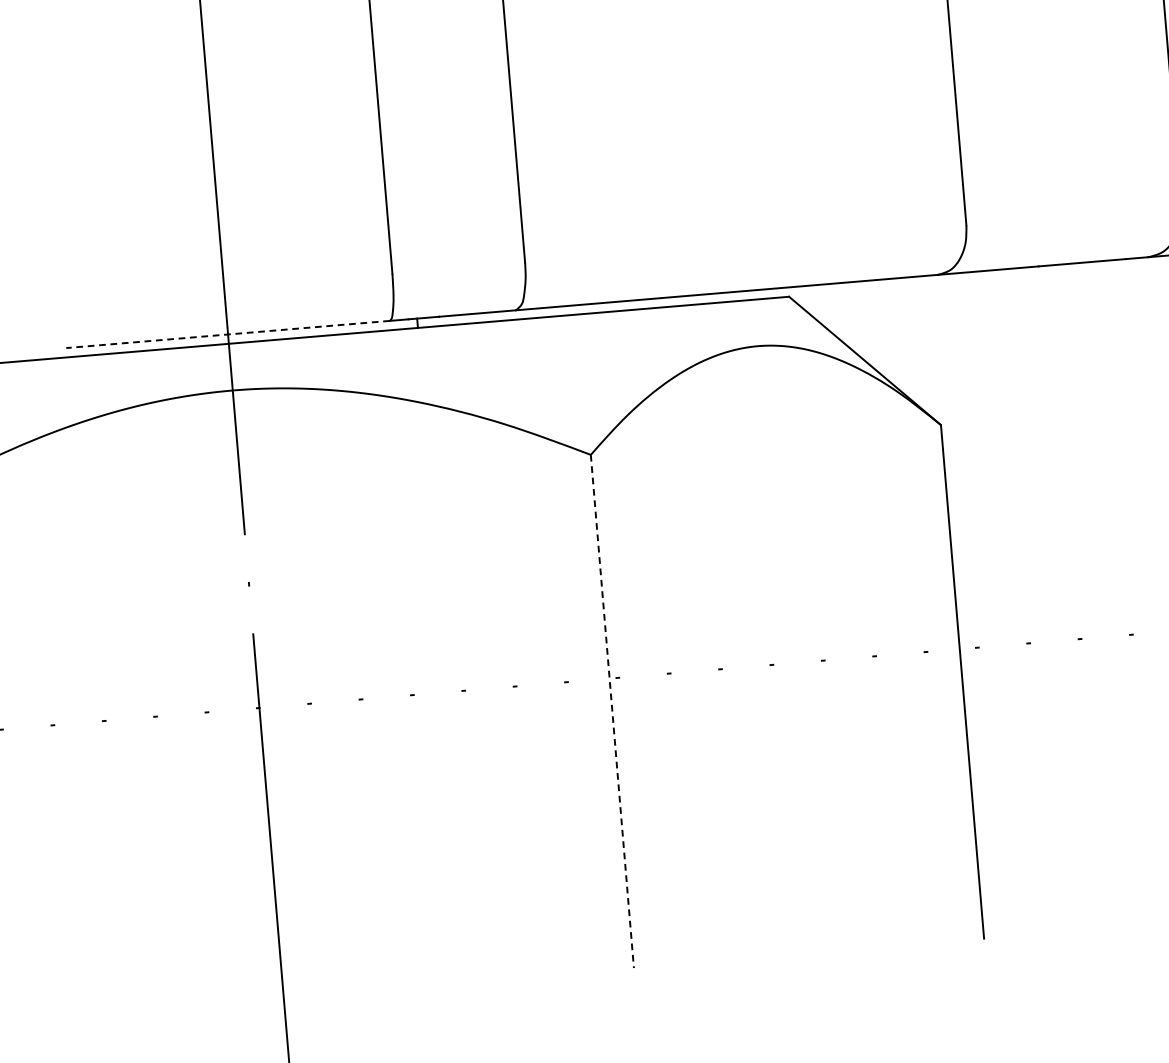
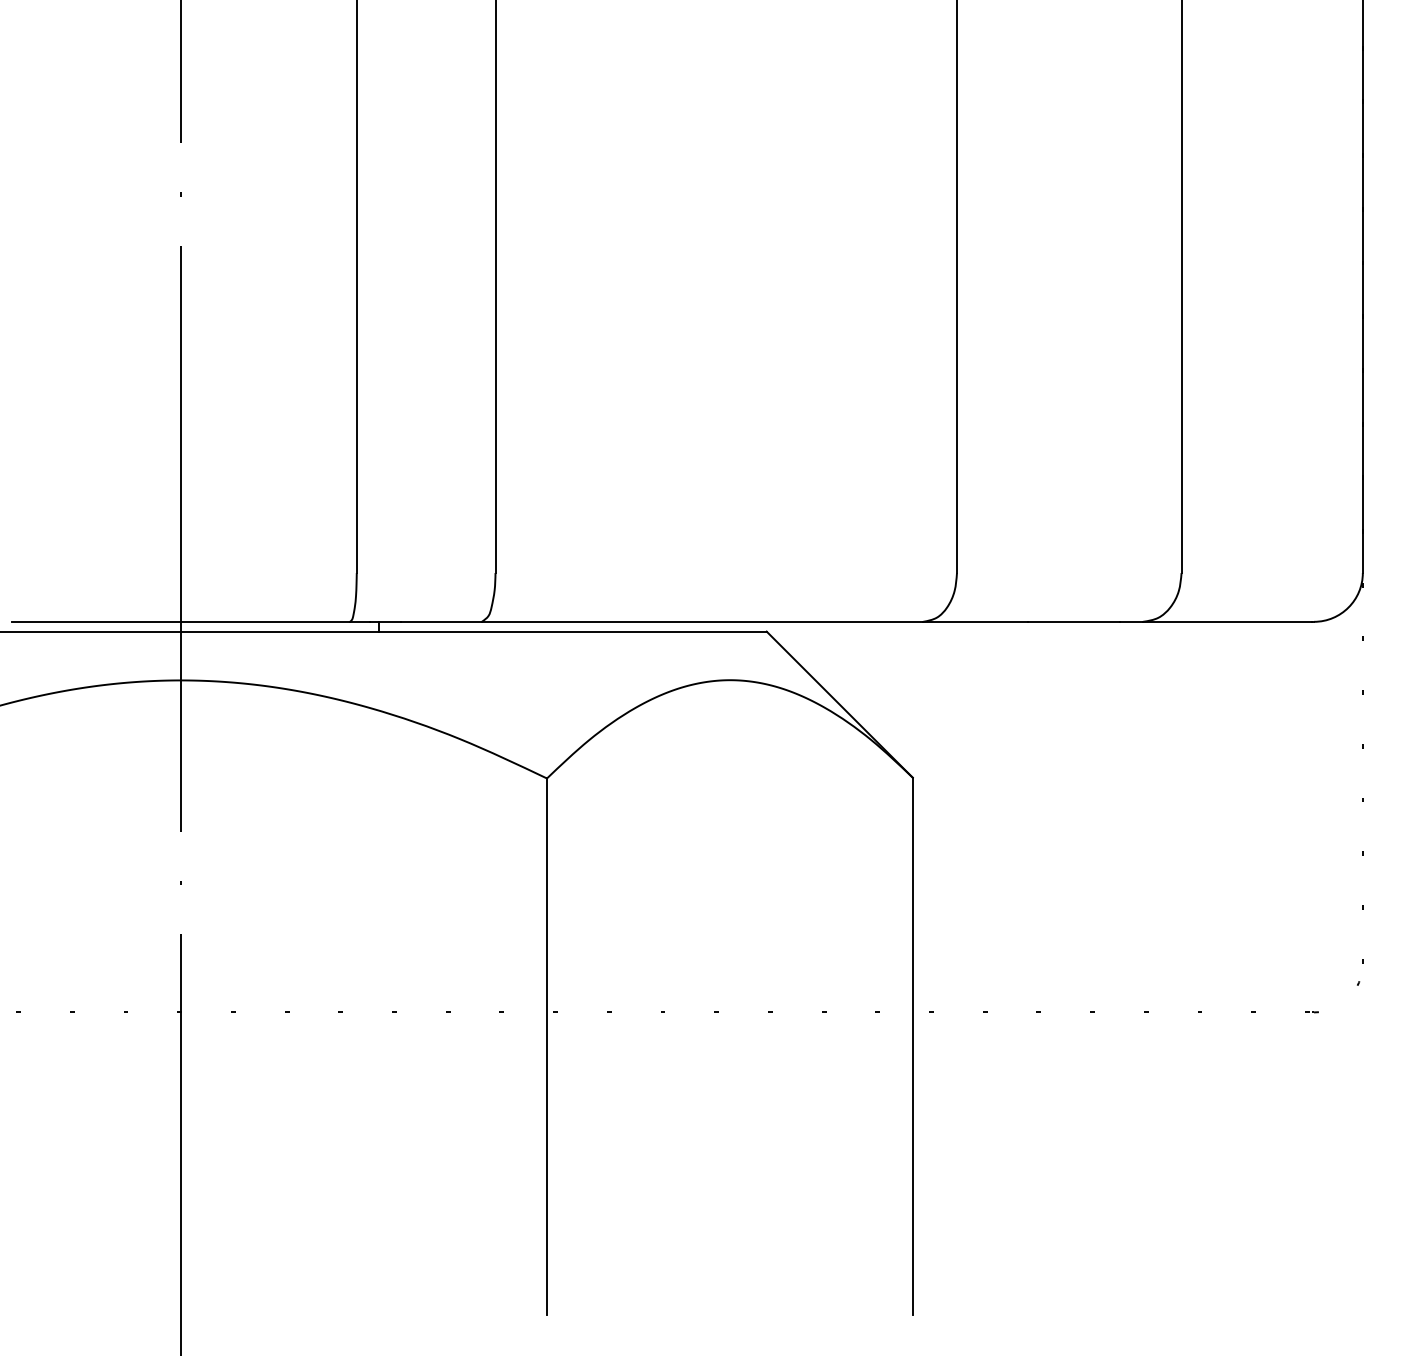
line: (227, 334) -> (180, 621), dashed -> solid
line: (612, 712) -> (547, 1047), dashed -> solid

